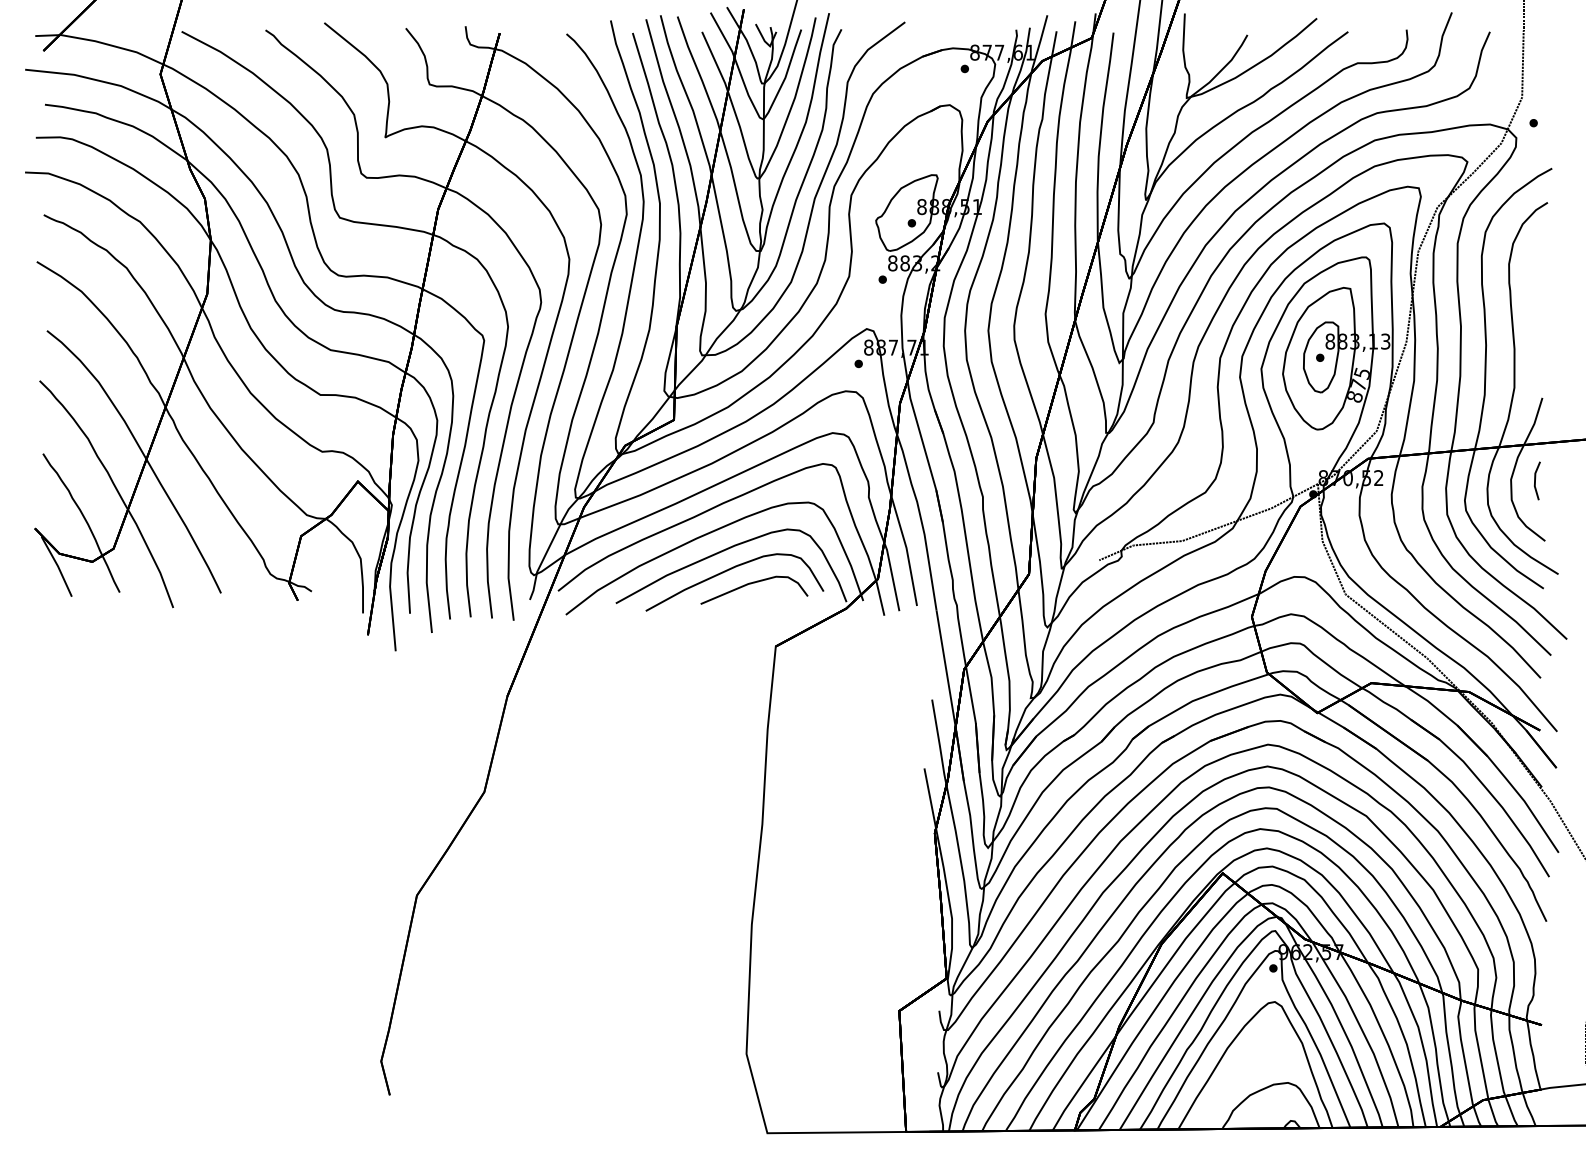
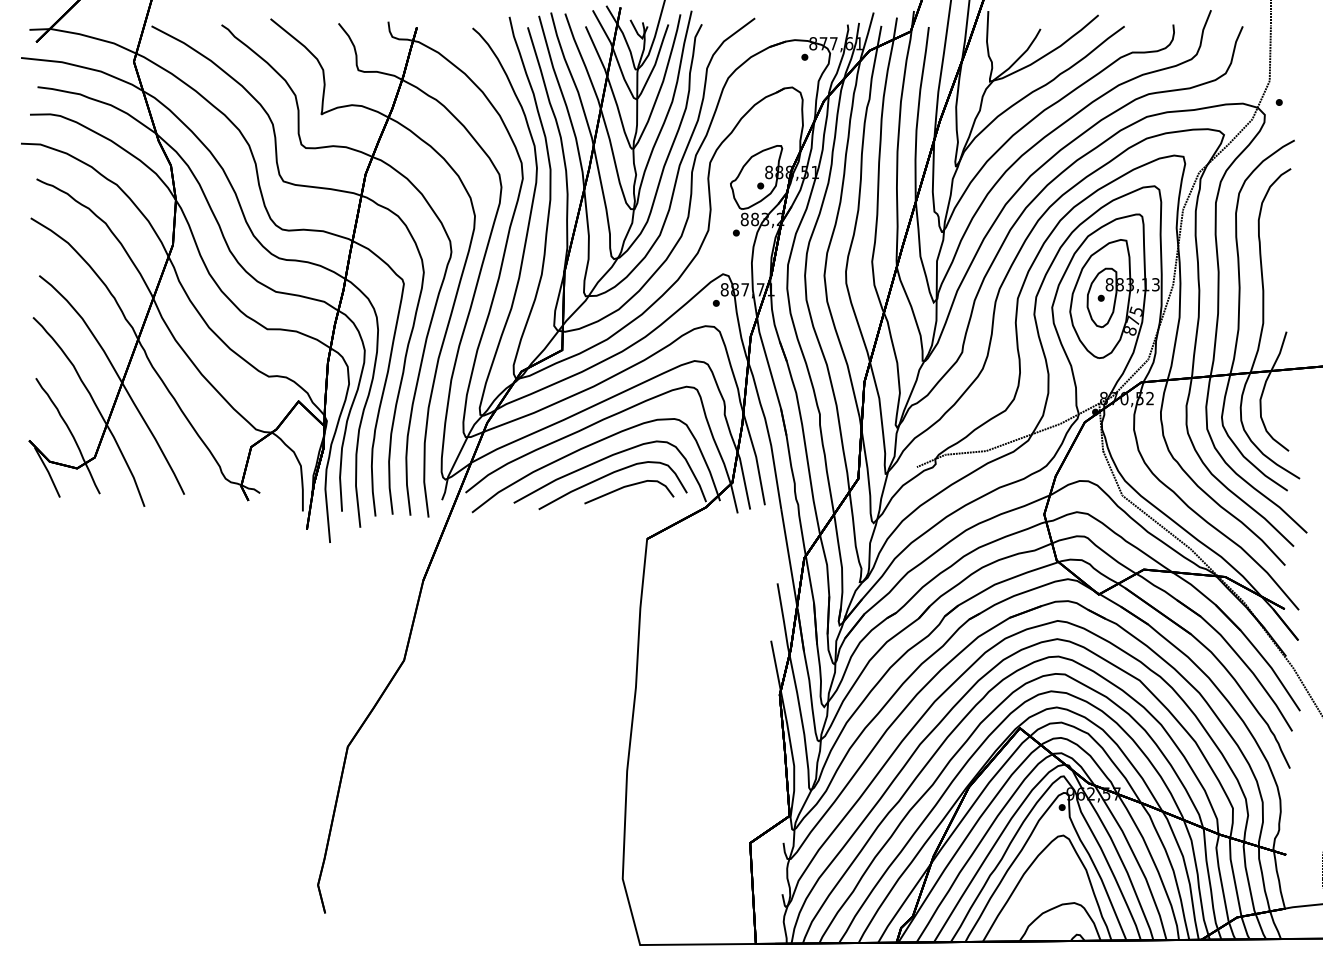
line: (1536, 480) -> (1281, 400), removed

